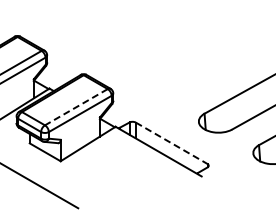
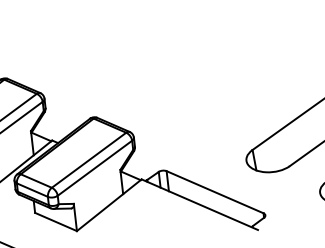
line: (75, 107) -> (87, 160), dashed -> solid
line: (172, 143) -> (216, 192), dashed -> solid

